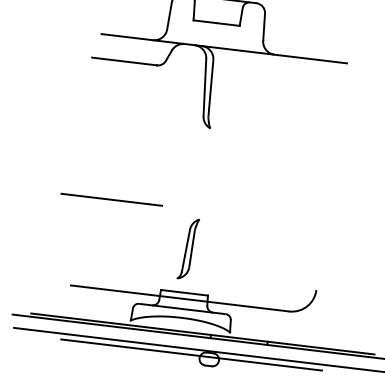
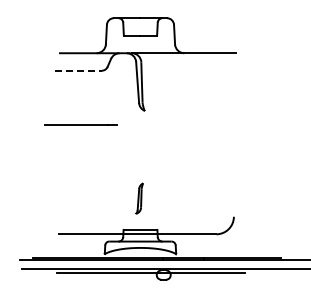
line: (124, 61) -> (78, 70), solid -> dashed
line: (111, 198) -> (80, 124), moved
part: (188, 249) -> (139, 198), size x0.7

